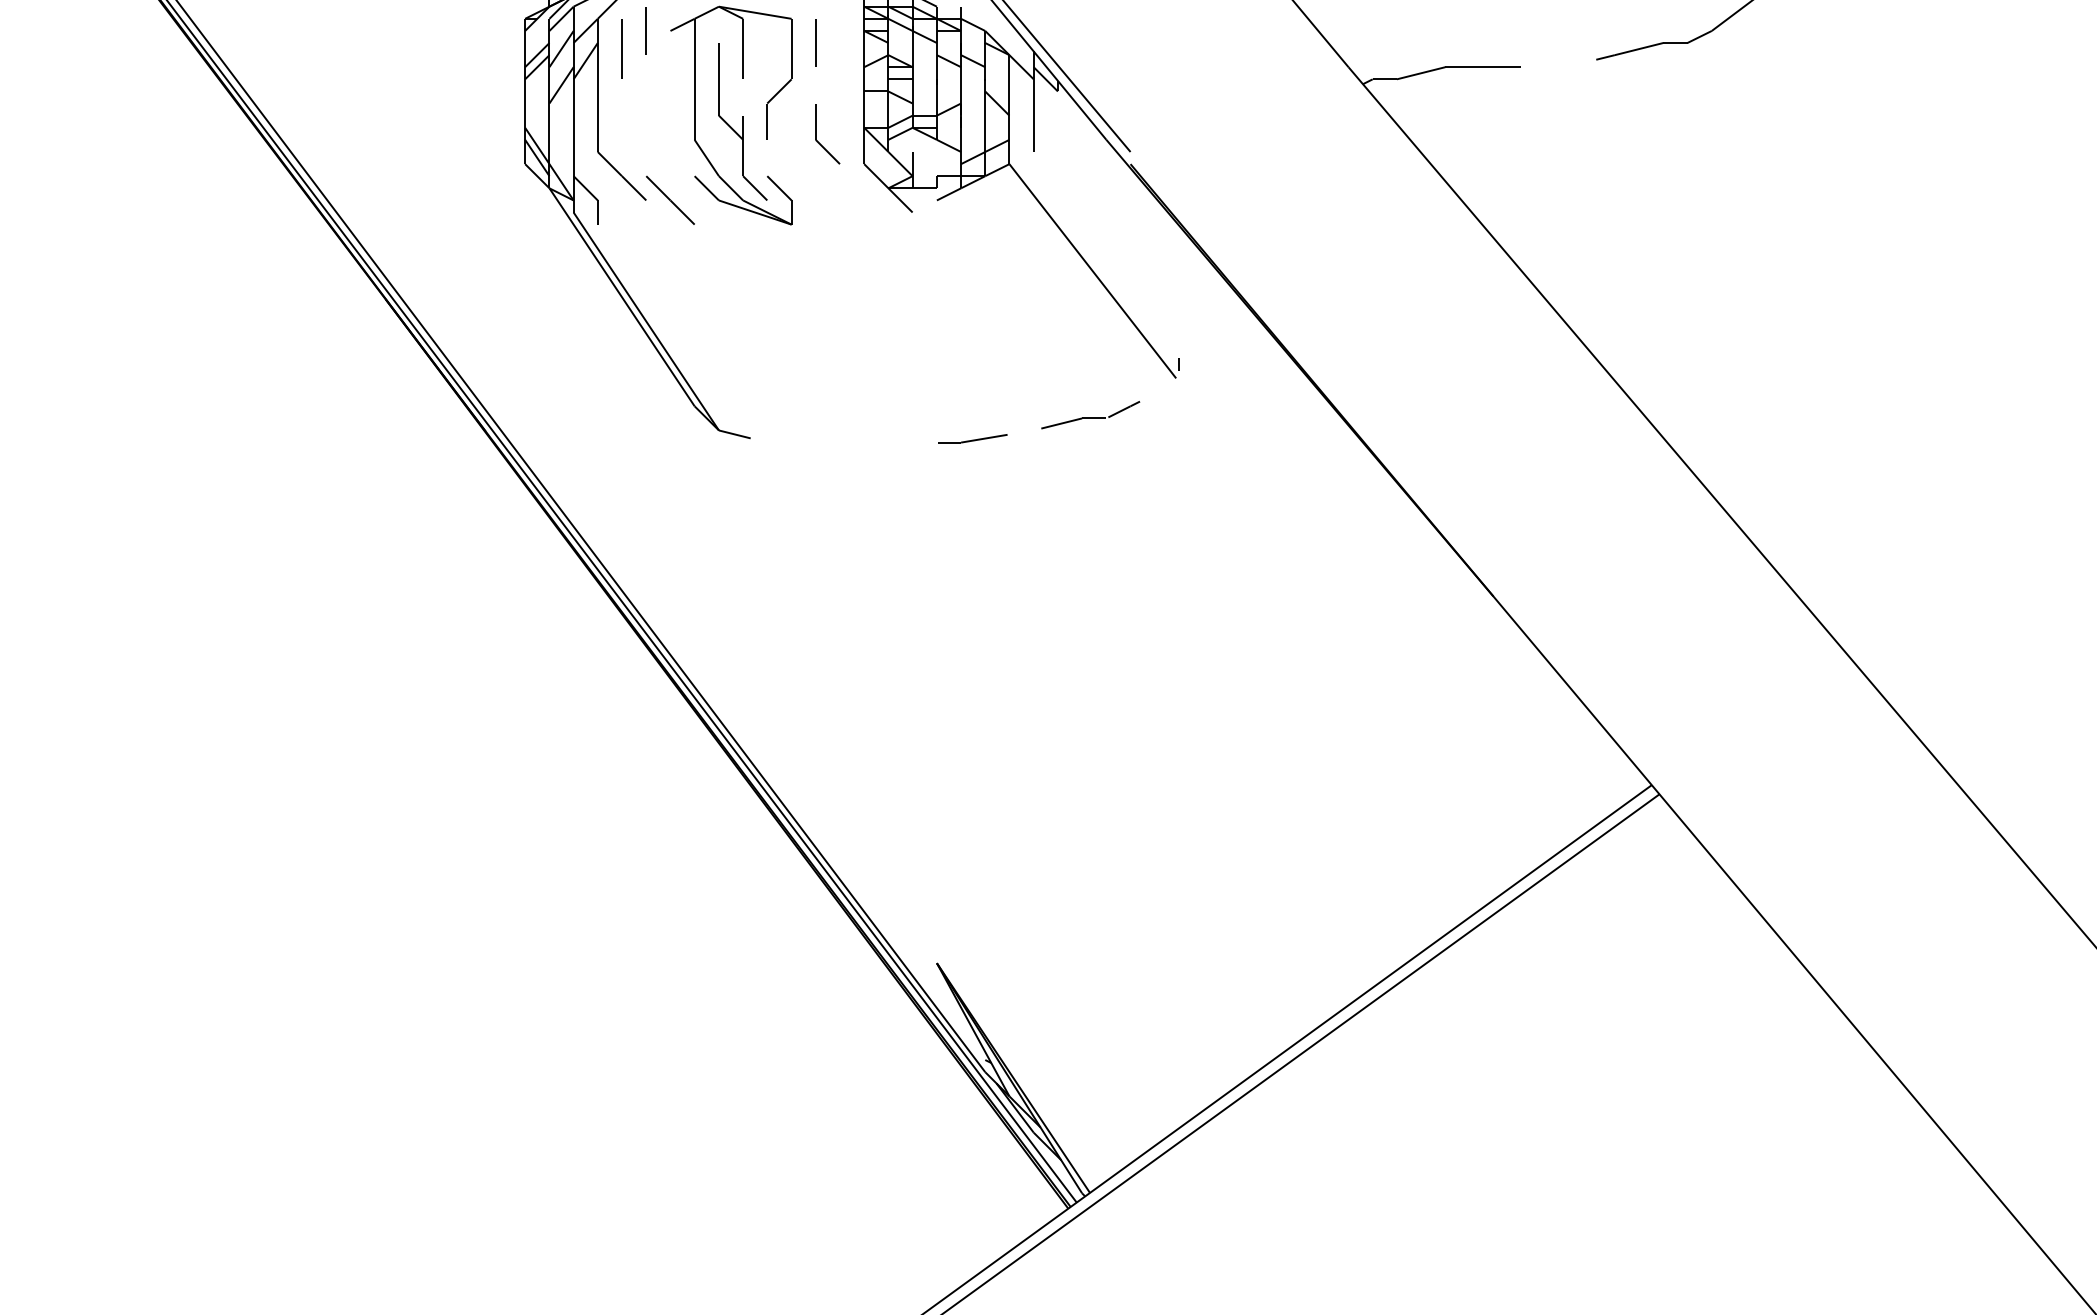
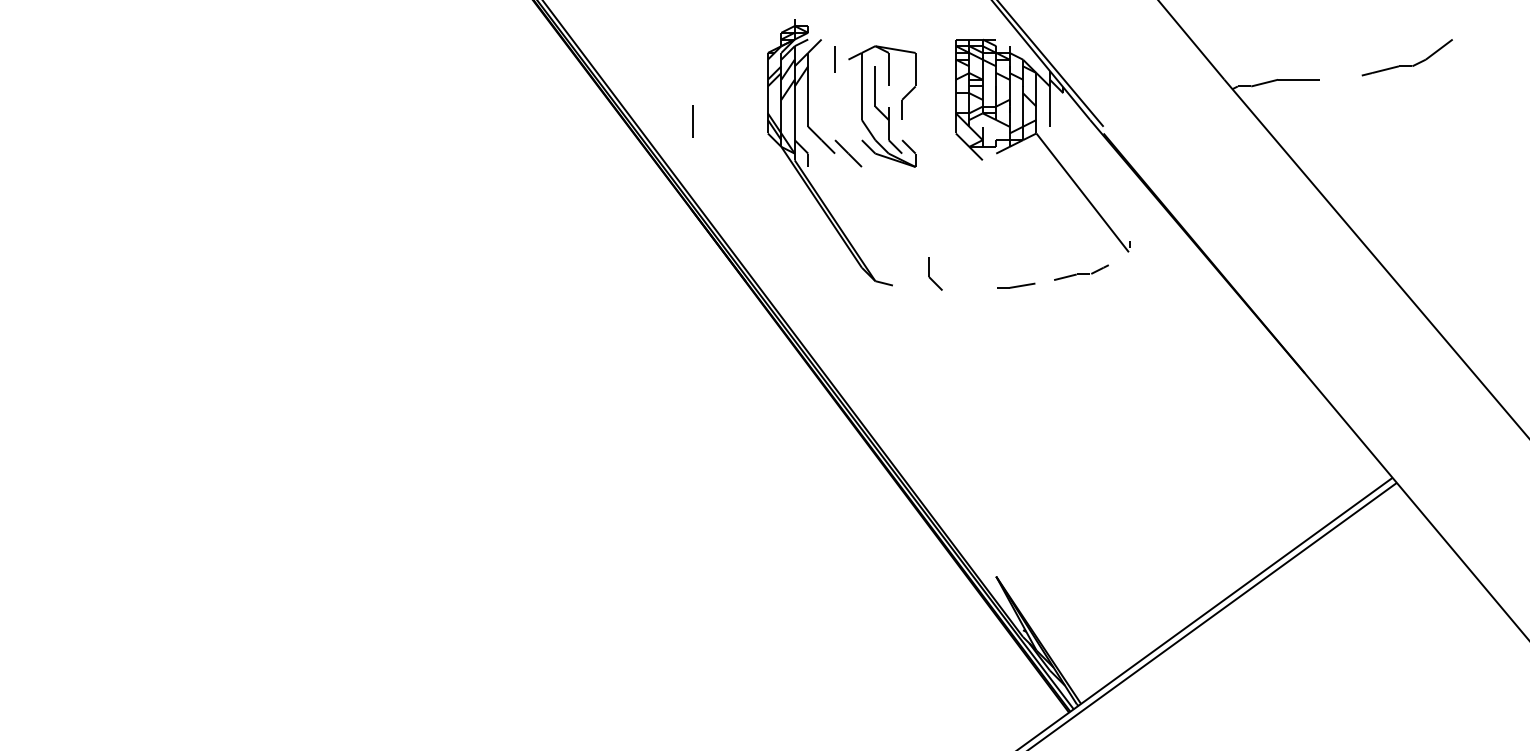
line: (814, 43) -> (928, 66), removed
line: (621, 48) -> (692, 121), moved
part: (827, 133) -> (935, 273), moved

